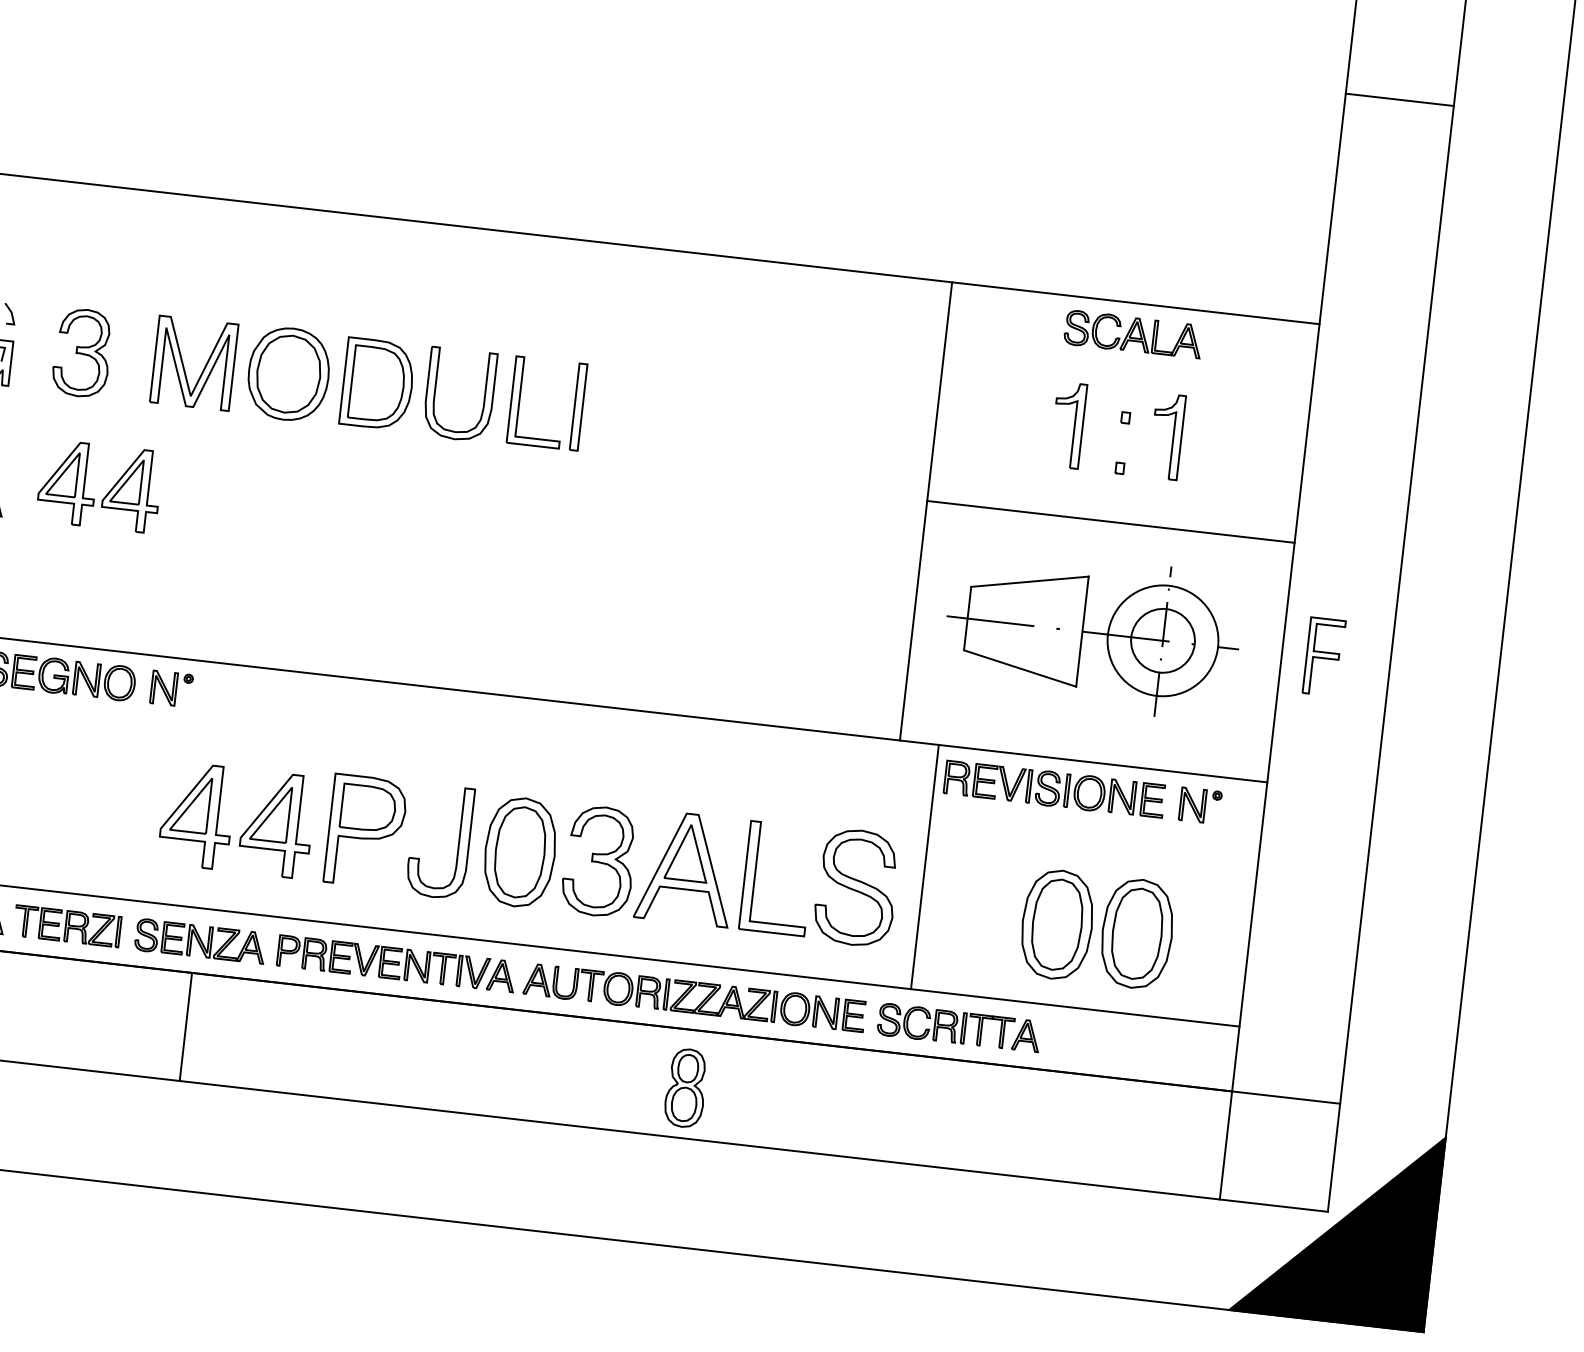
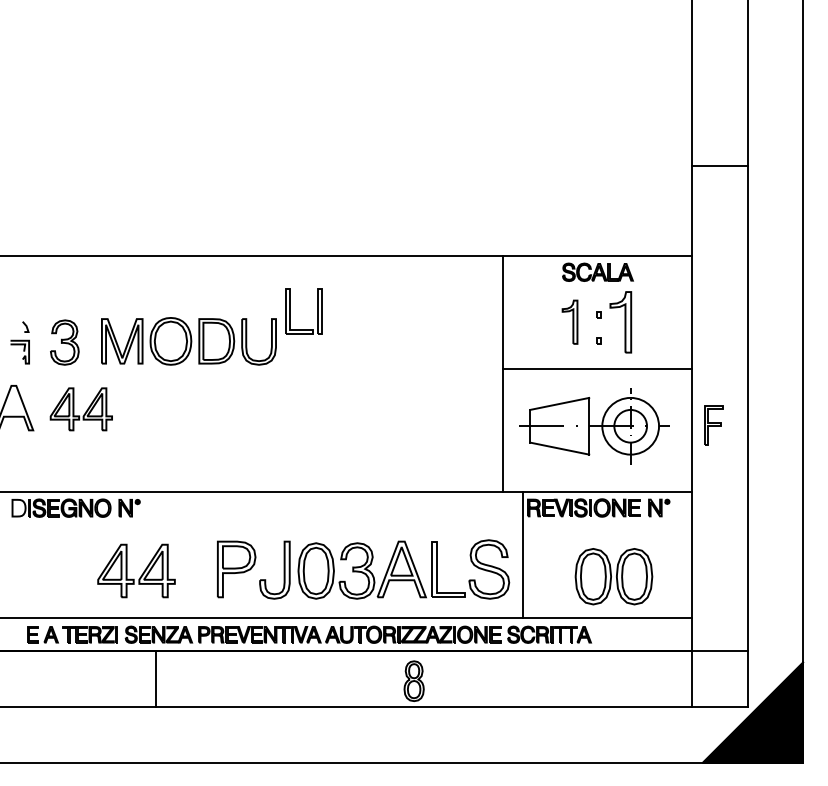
line: (1399, 99) -> (719, 165), moved
part: (520, 400) -> (290, 311), moved
part: (1166, 435) -> (620, 321), size x1.4
part: (246, 828) -> (141, 574), moved

